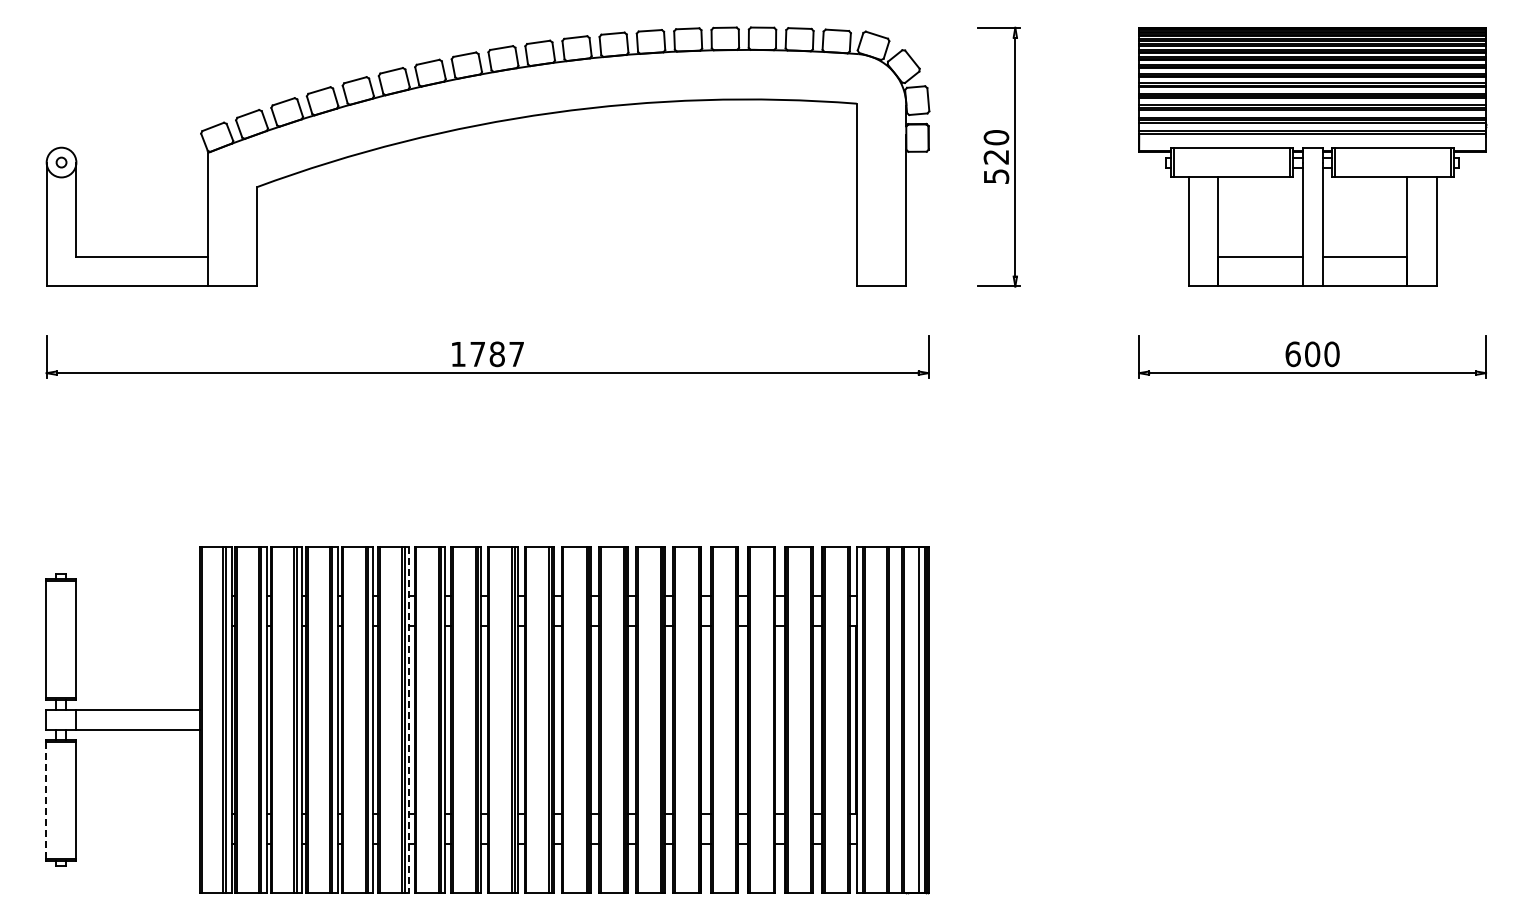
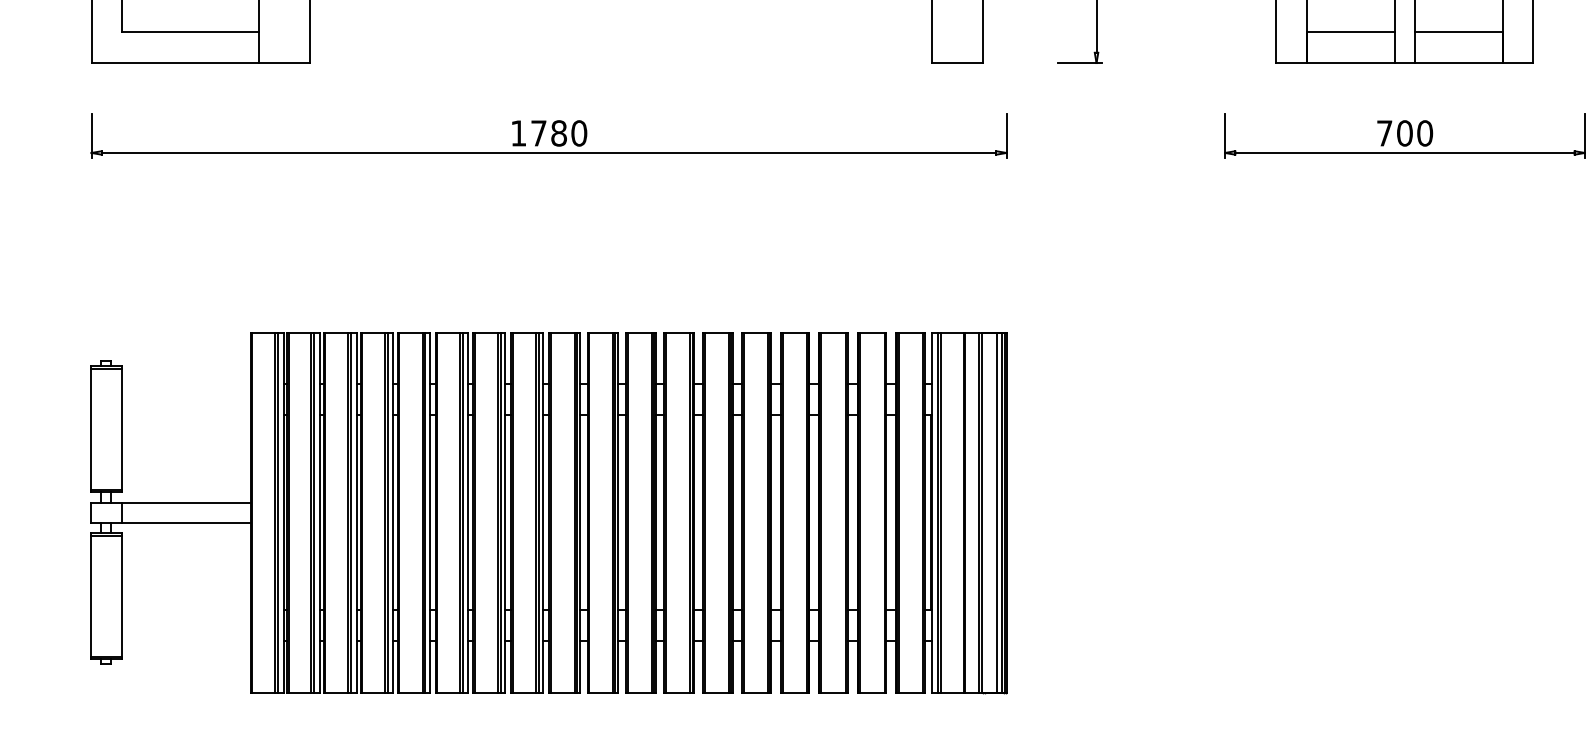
text: (516, 354) -> (578, 133), 1787 -> 1780
text: (1292, 354) -> (1384, 133), 600 -> 700
line: (409, 720) -> (467, 513), dashed -> solid
line: (45, 800) -> (90, 596), dashed -> solid

